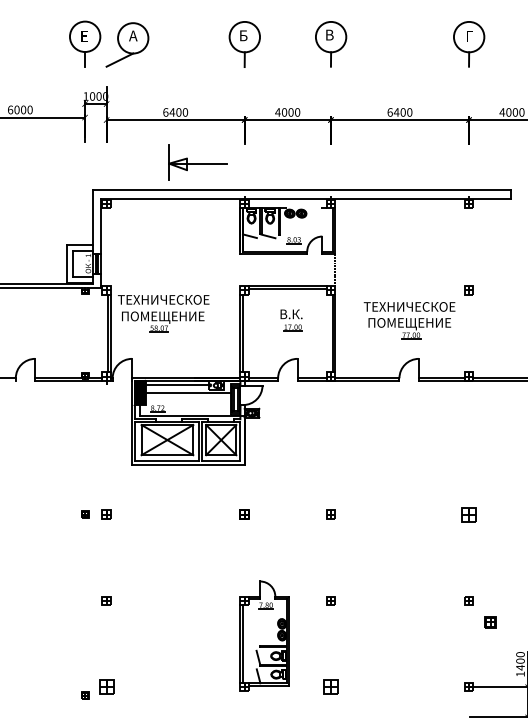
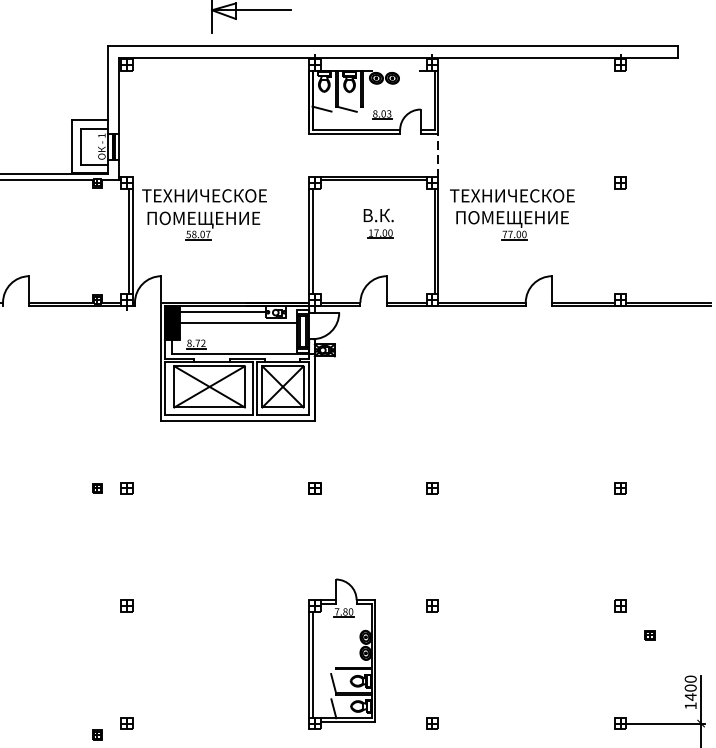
part: (409, 320) -> (512, 214), moved
part: (468, 514) -> (619, 488), size x0.62
part: (490, 622) -> (649, 635), size x0.62
part: (106, 686) -> (126, 722), size x0.62
part: (330, 686) -> (431, 722), size x0.62

